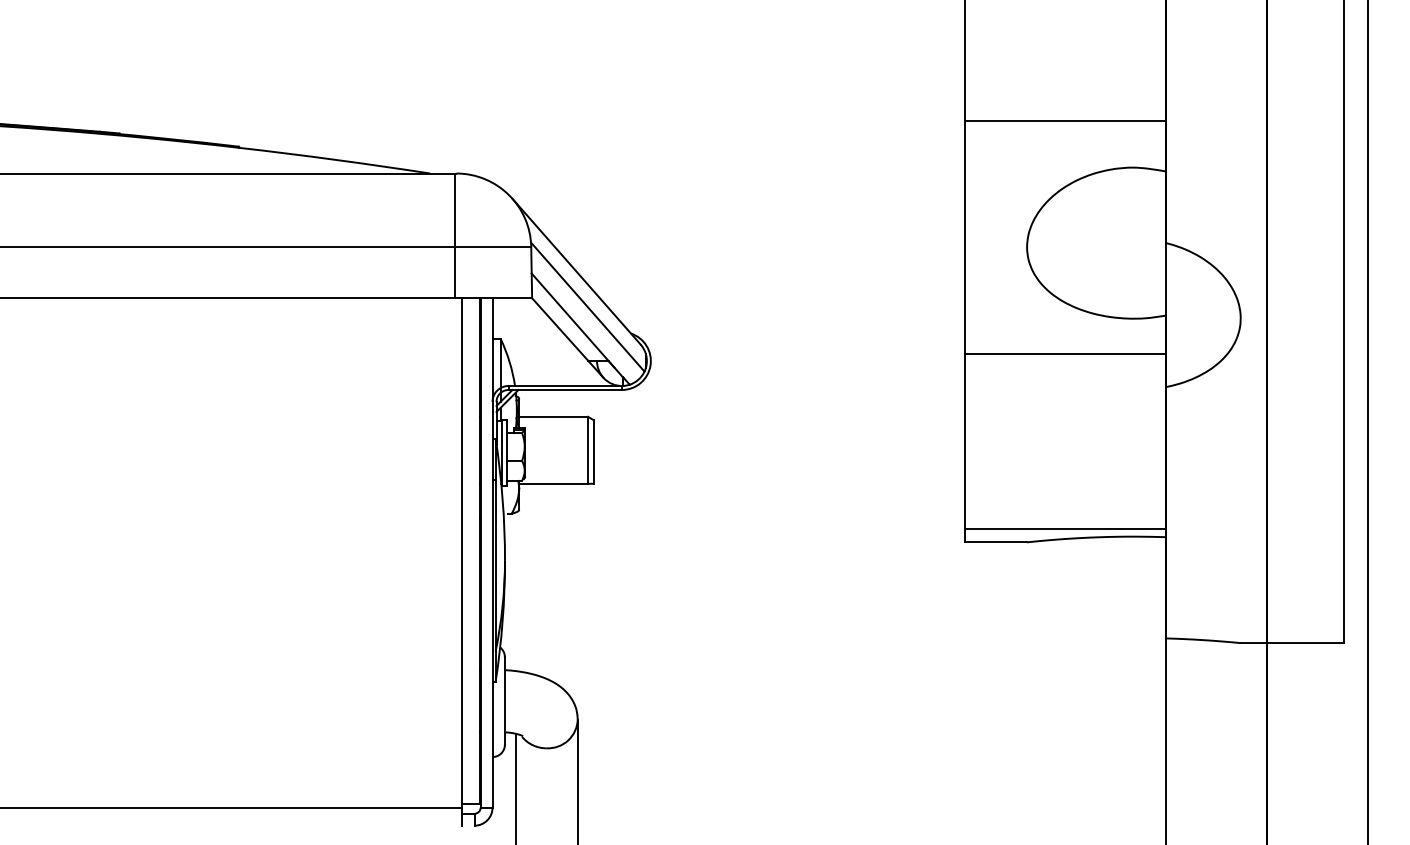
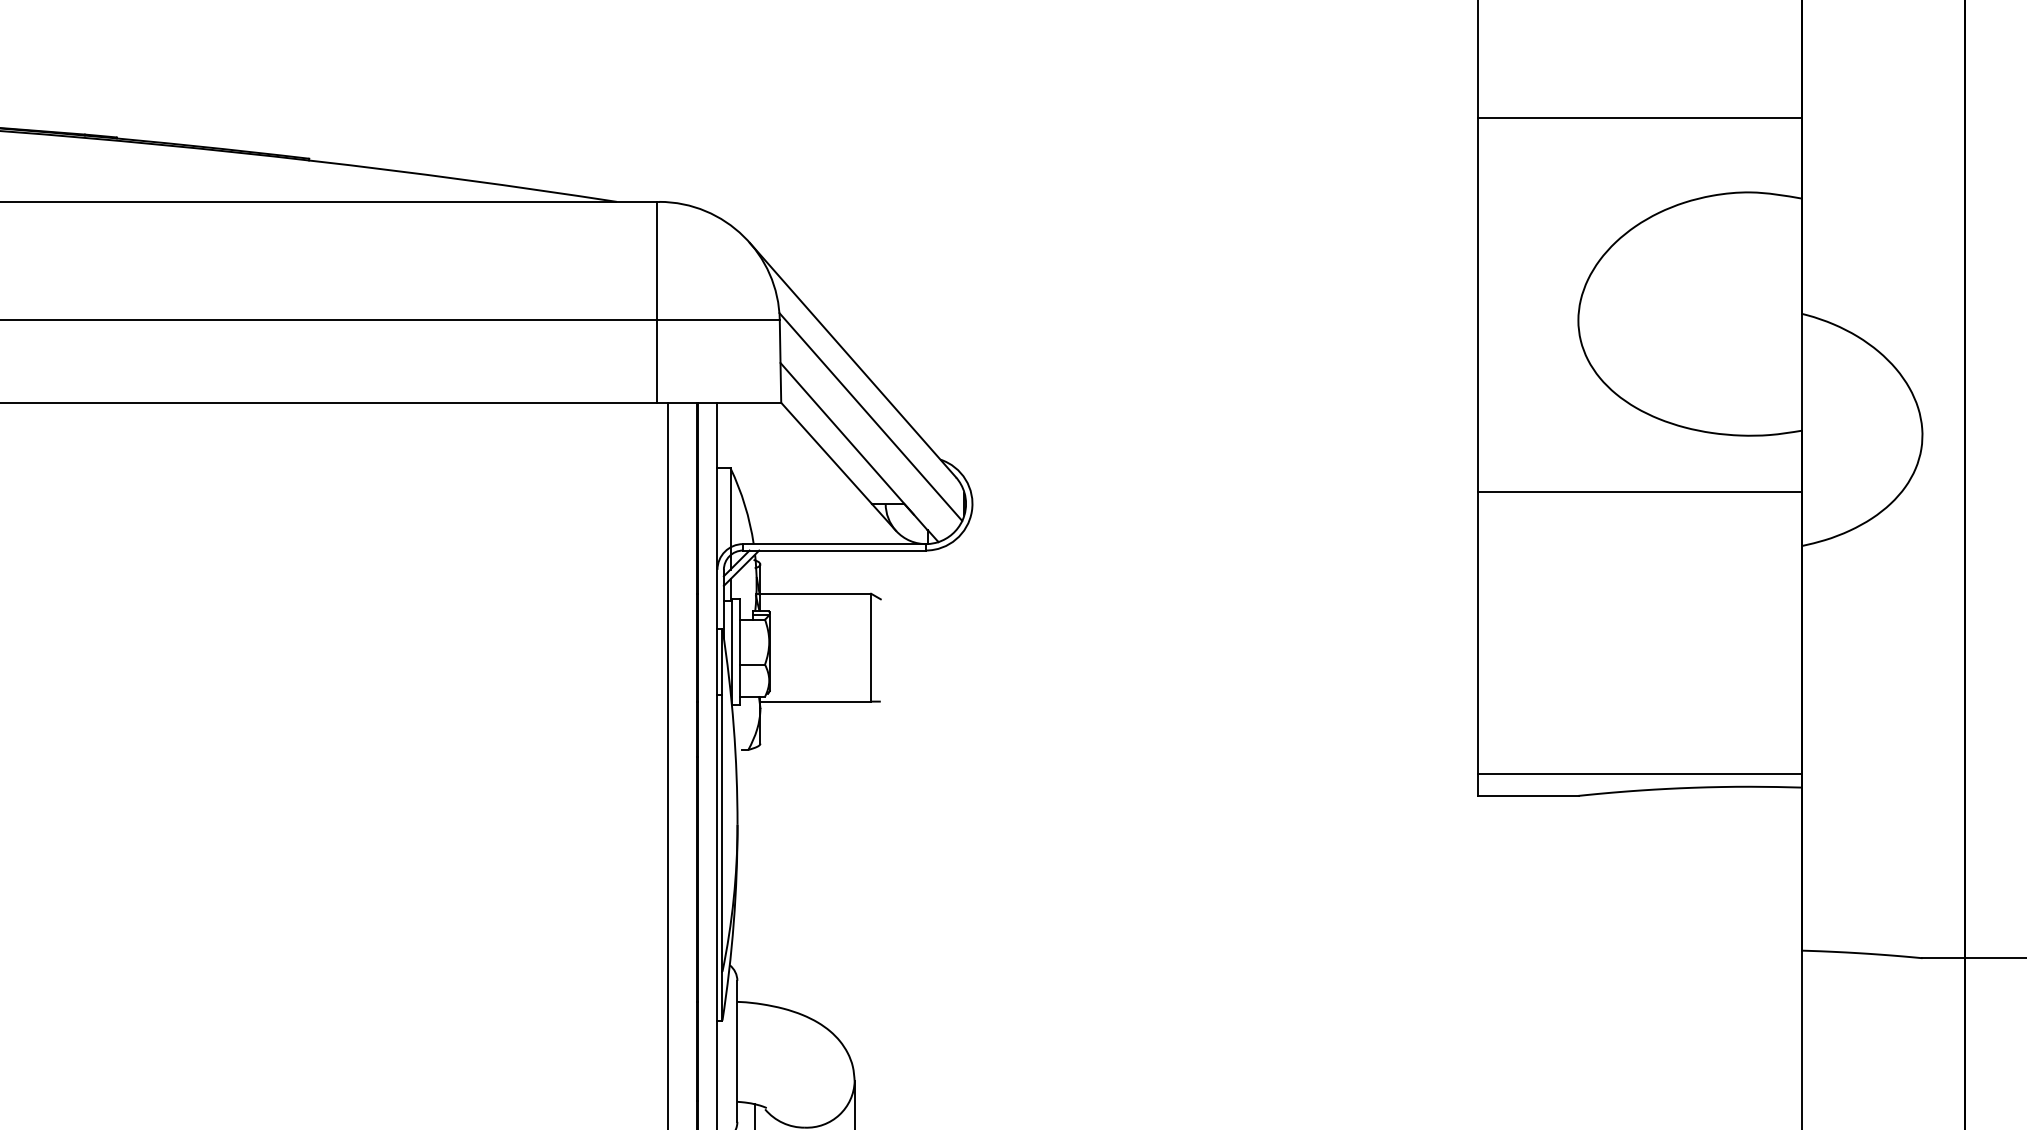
line: (593, 451) -> (880, 649), removed

